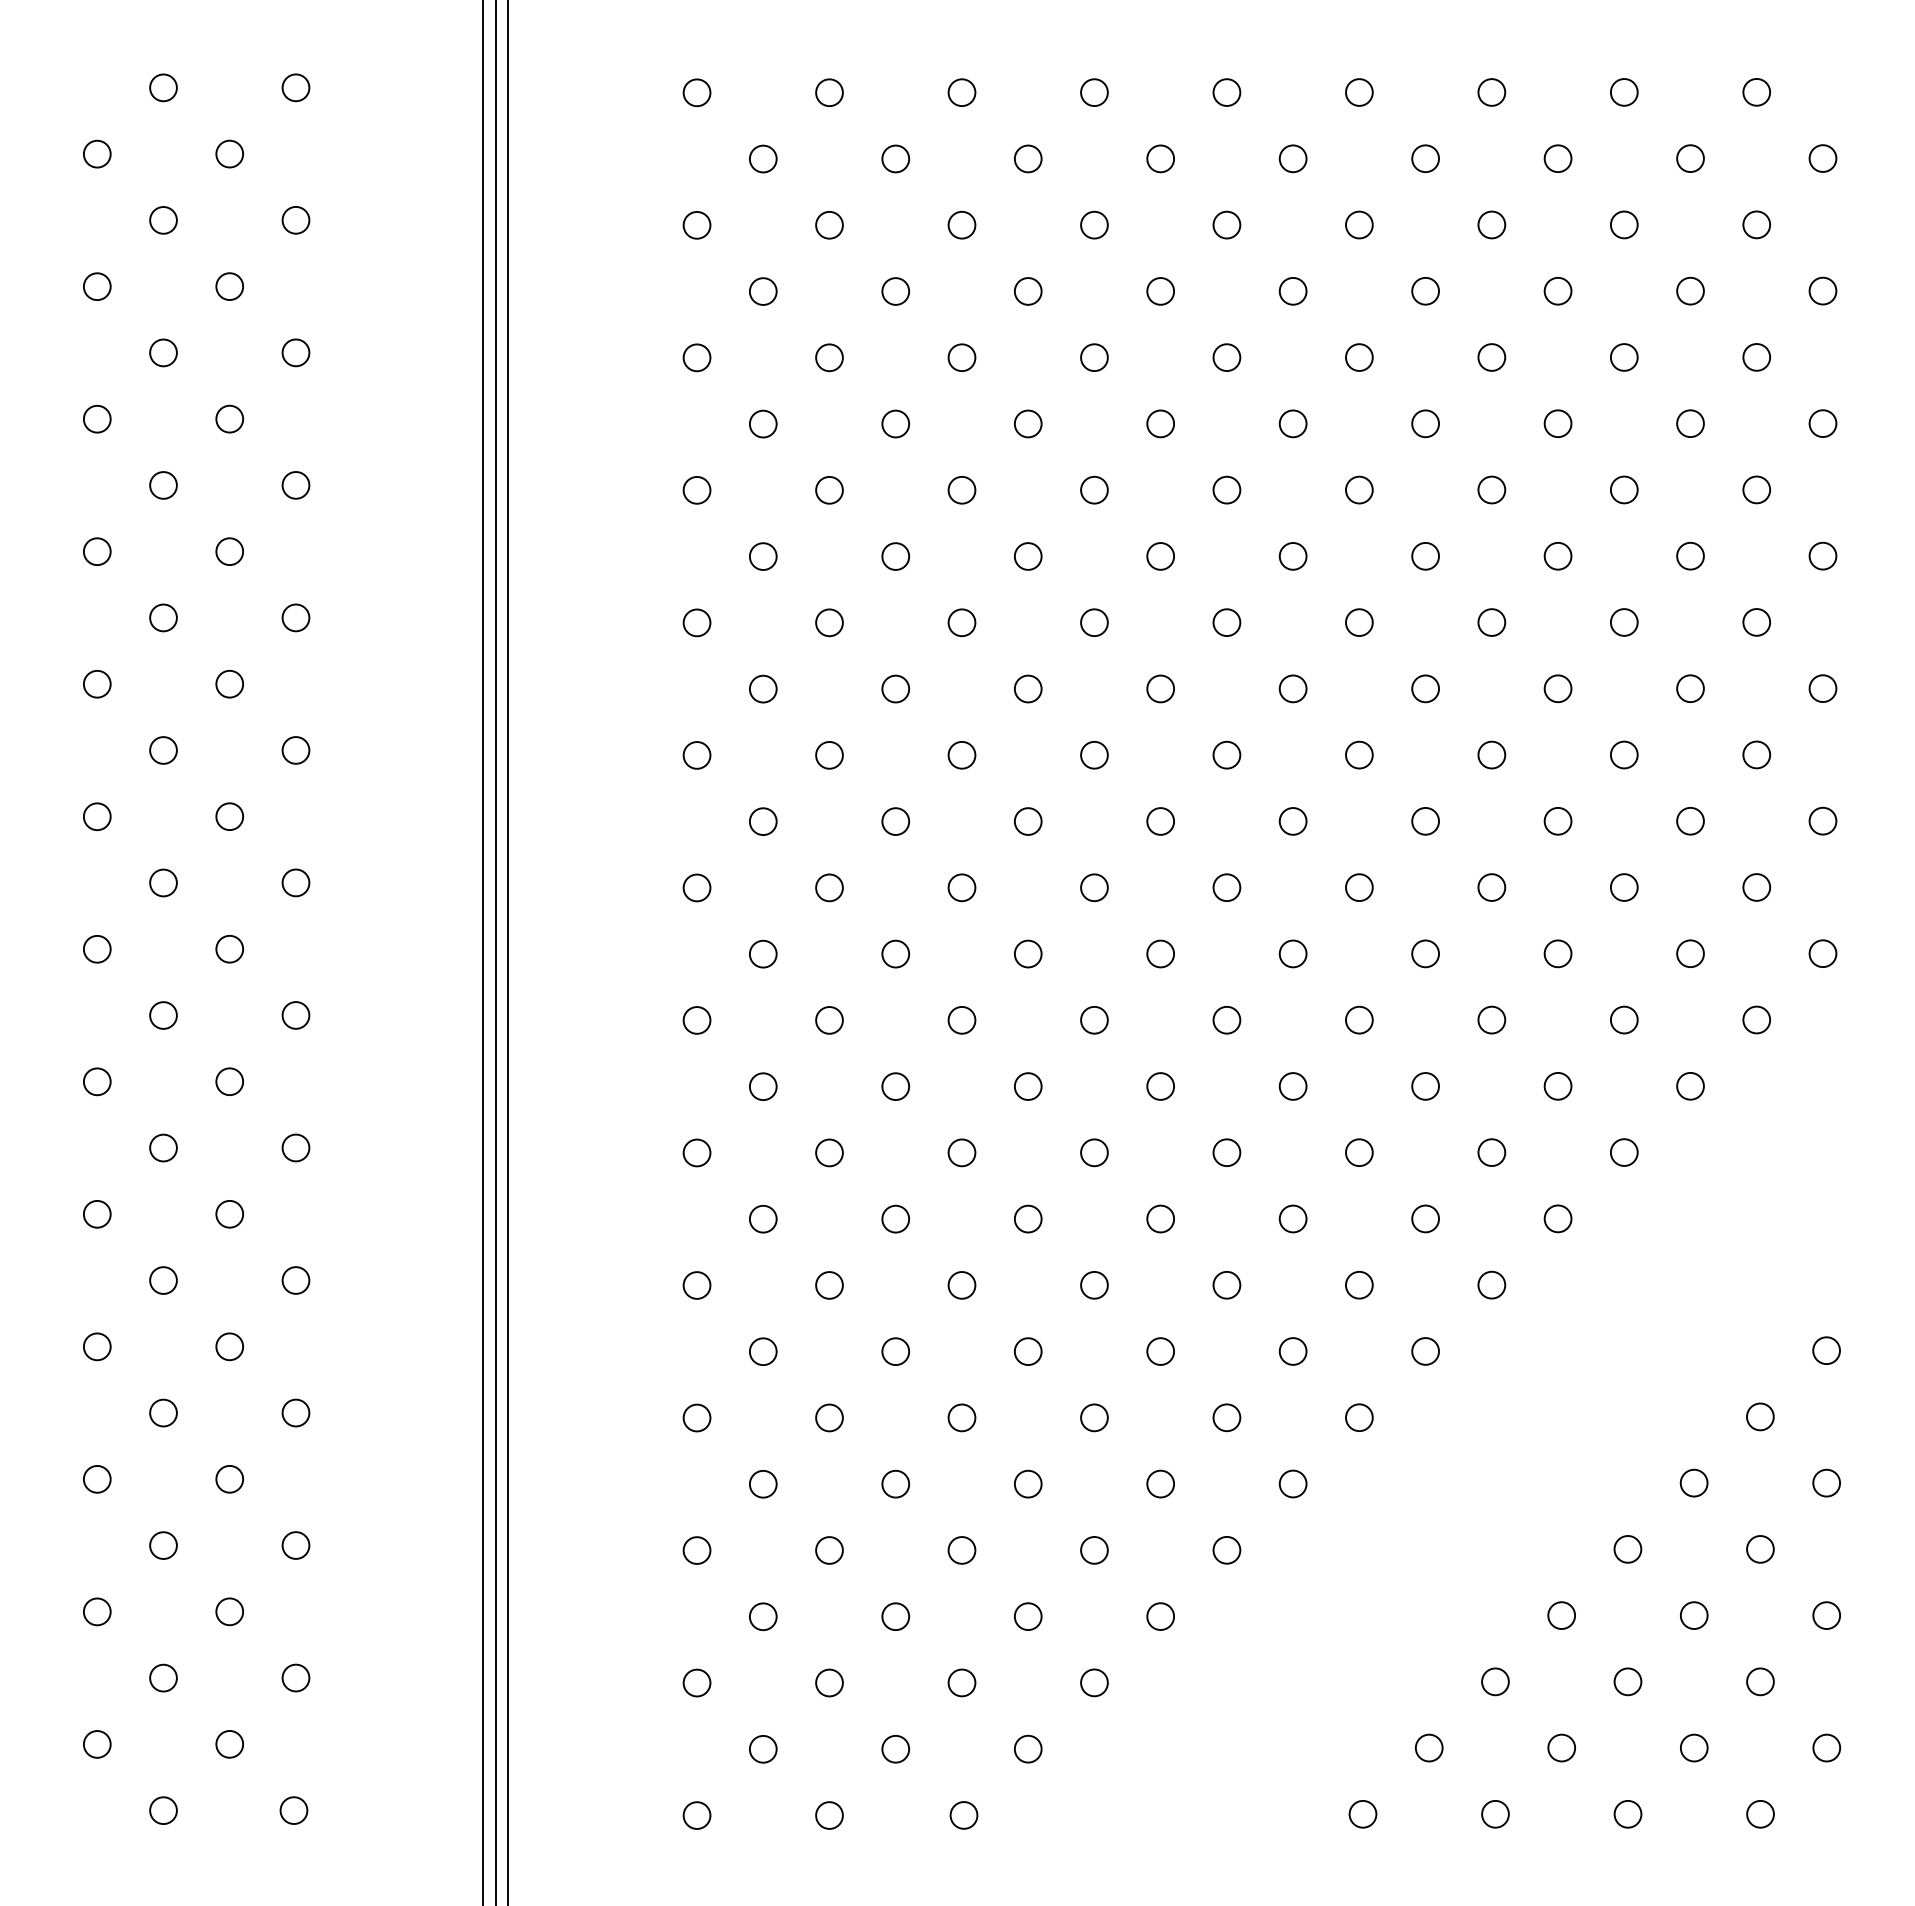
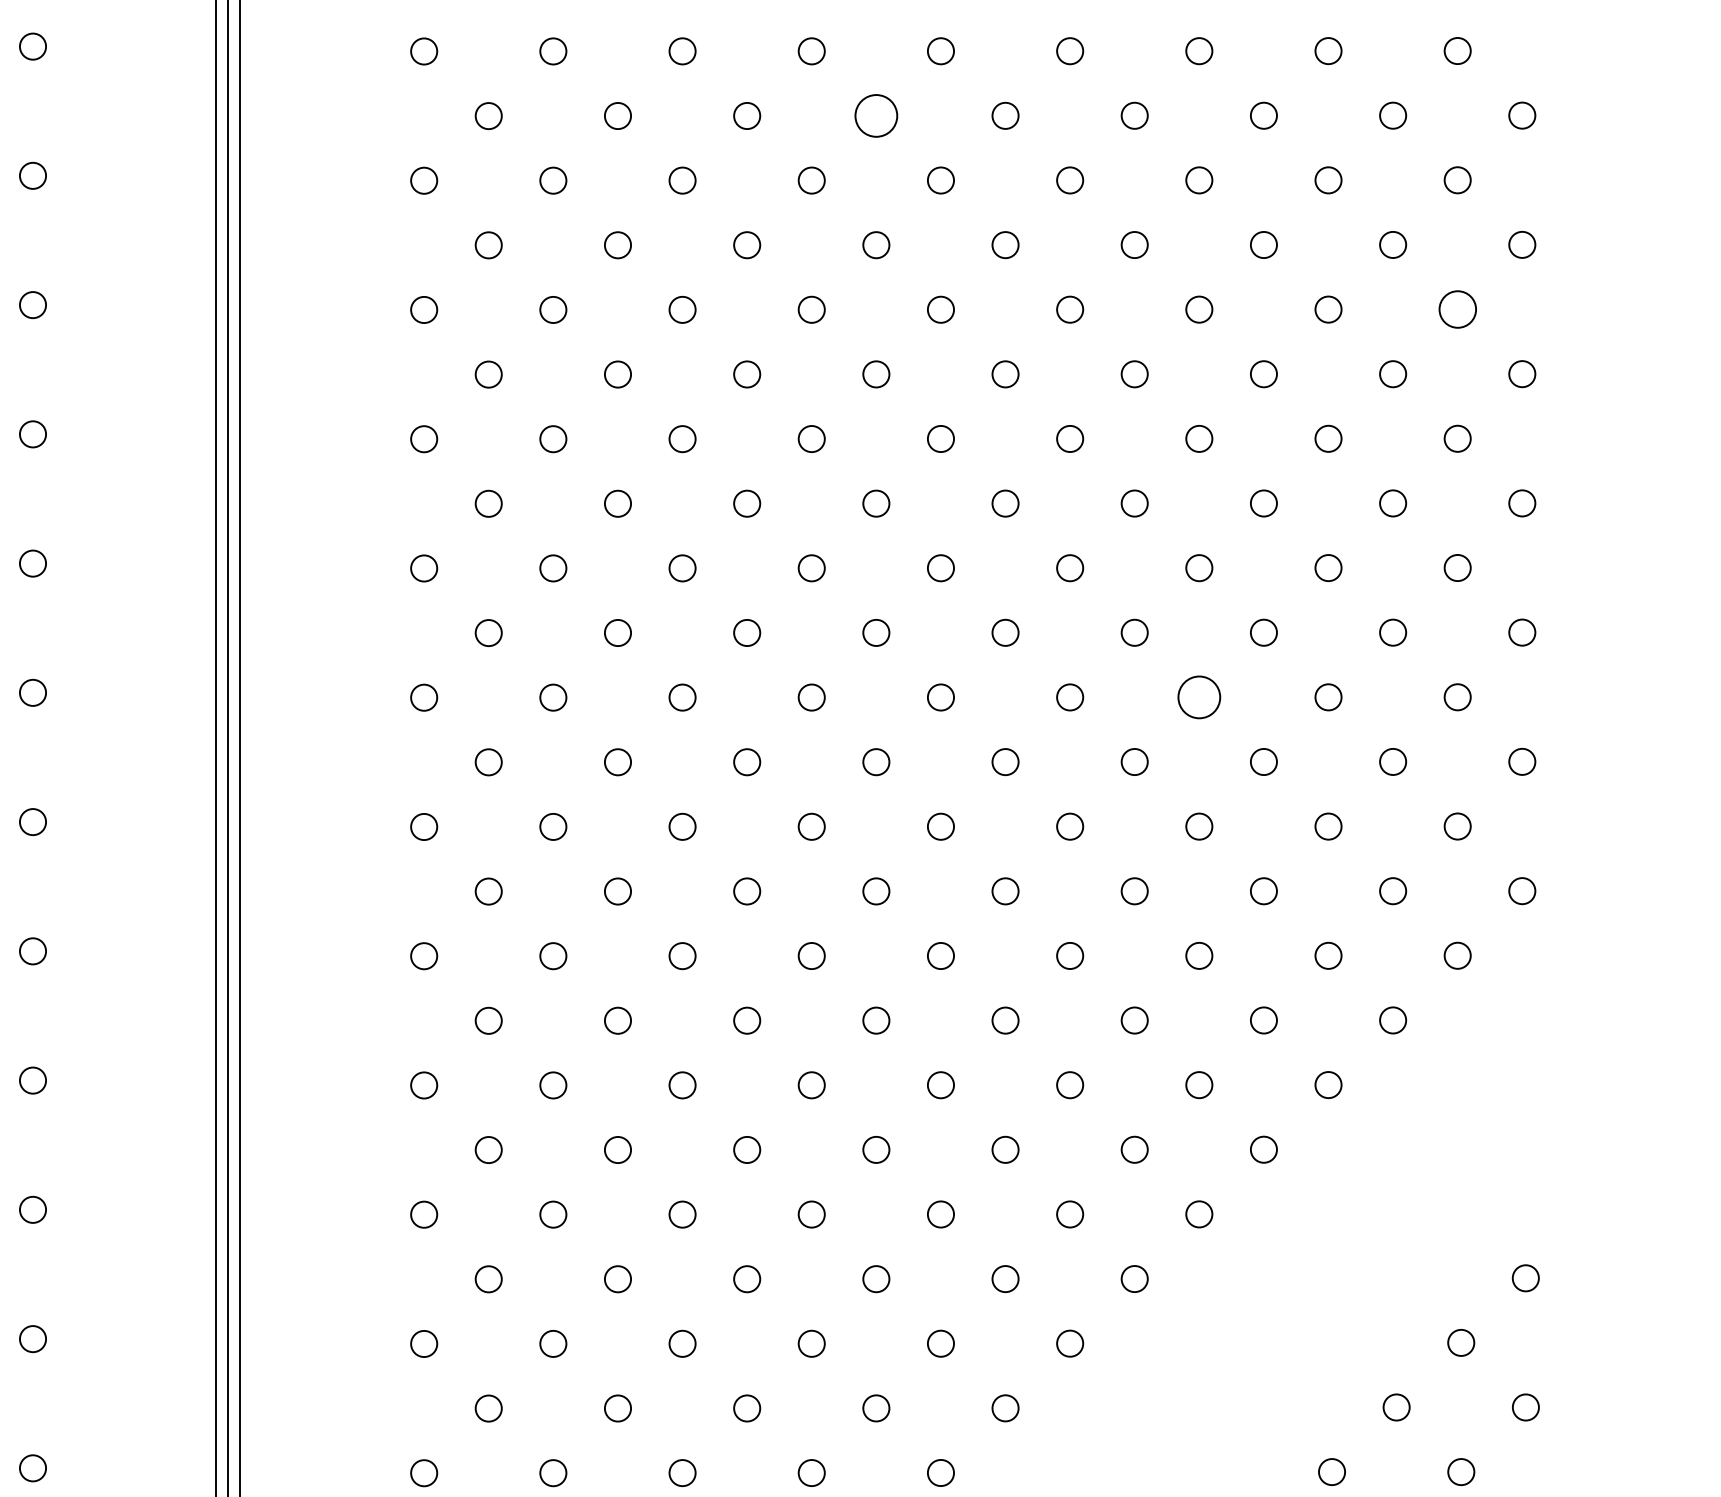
circle: (1160, 158) -> (876, 115), size x1.6
circle: (1756, 357) -> (1457, 309), size x1.4
circle: (1491, 754) -> (1198, 696), size x1.6

